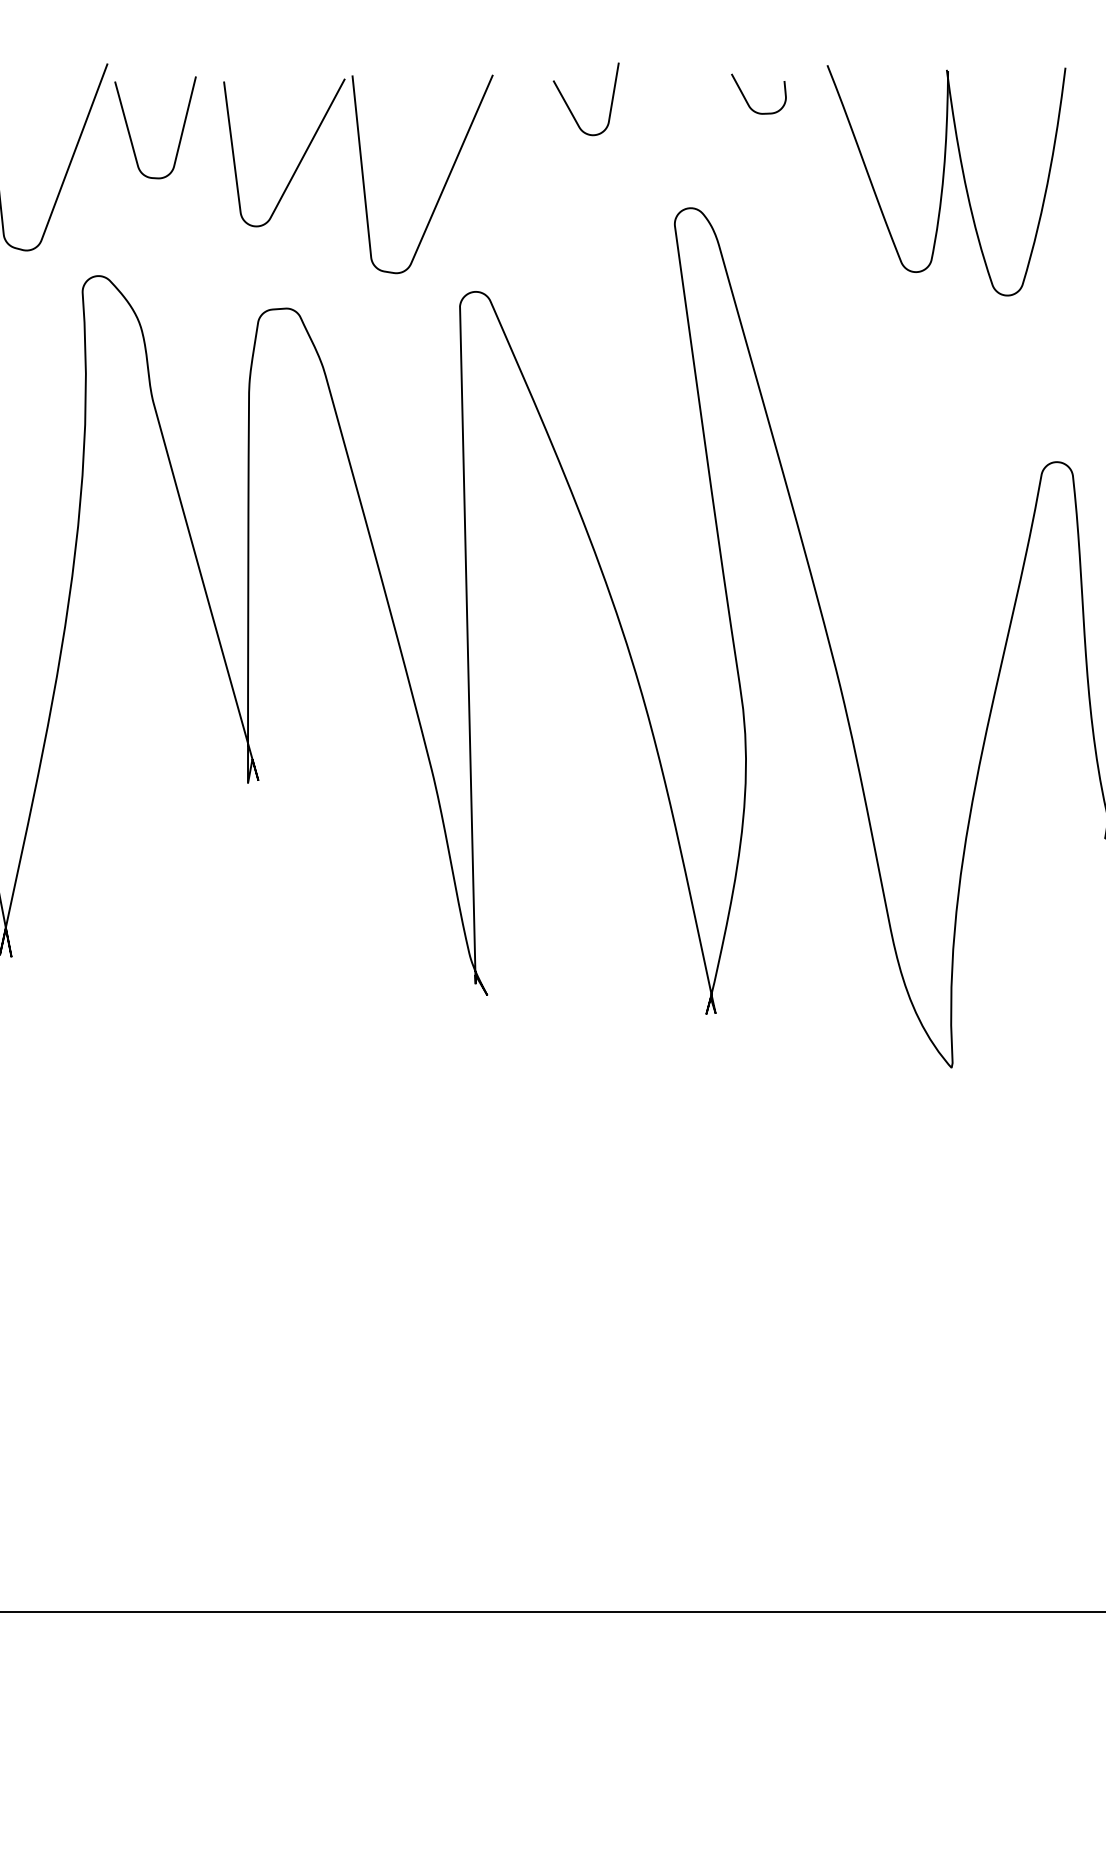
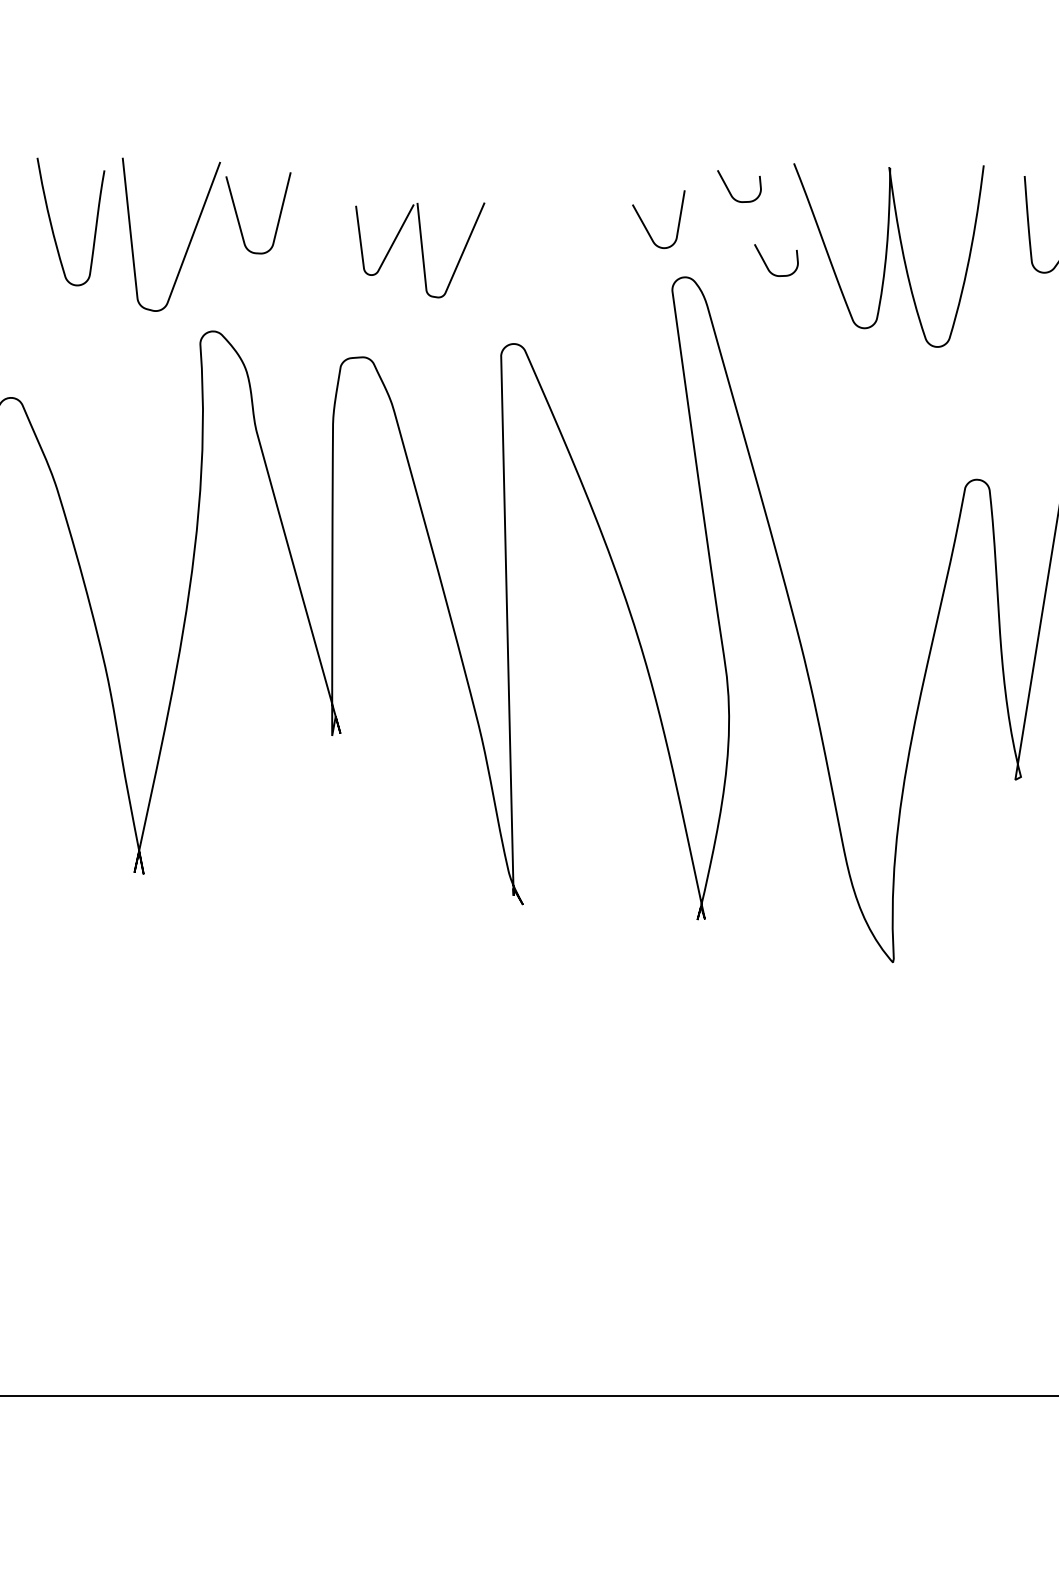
curve: (569, 106) -> (645, 225), moved
part: (358, 173) -> (420, 249), size x0.6
curve: (794, 193) -> (767, 265), added

